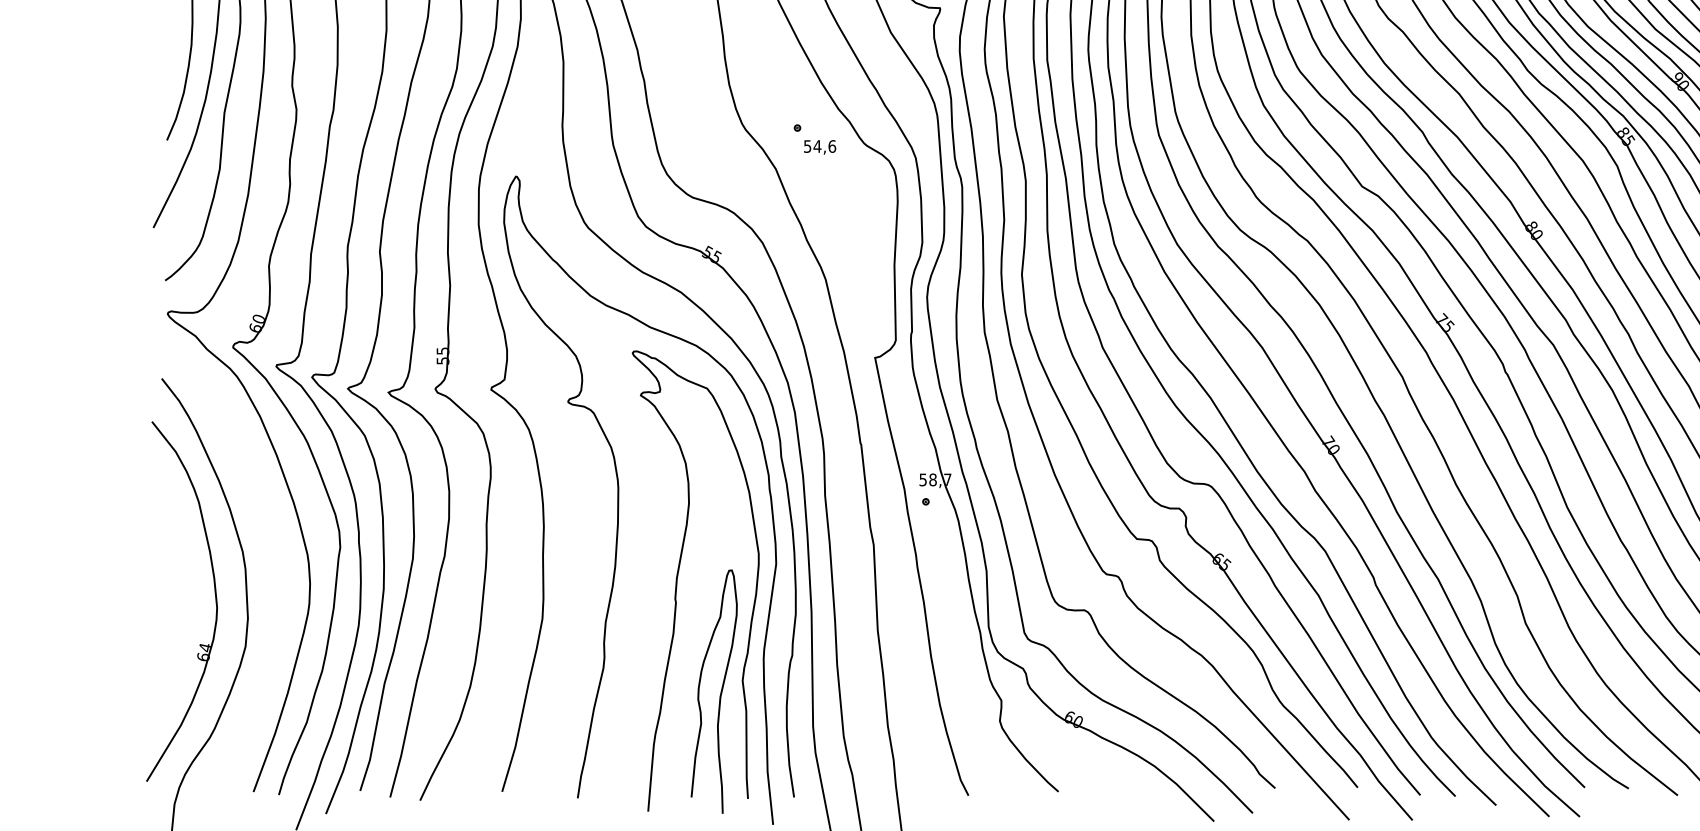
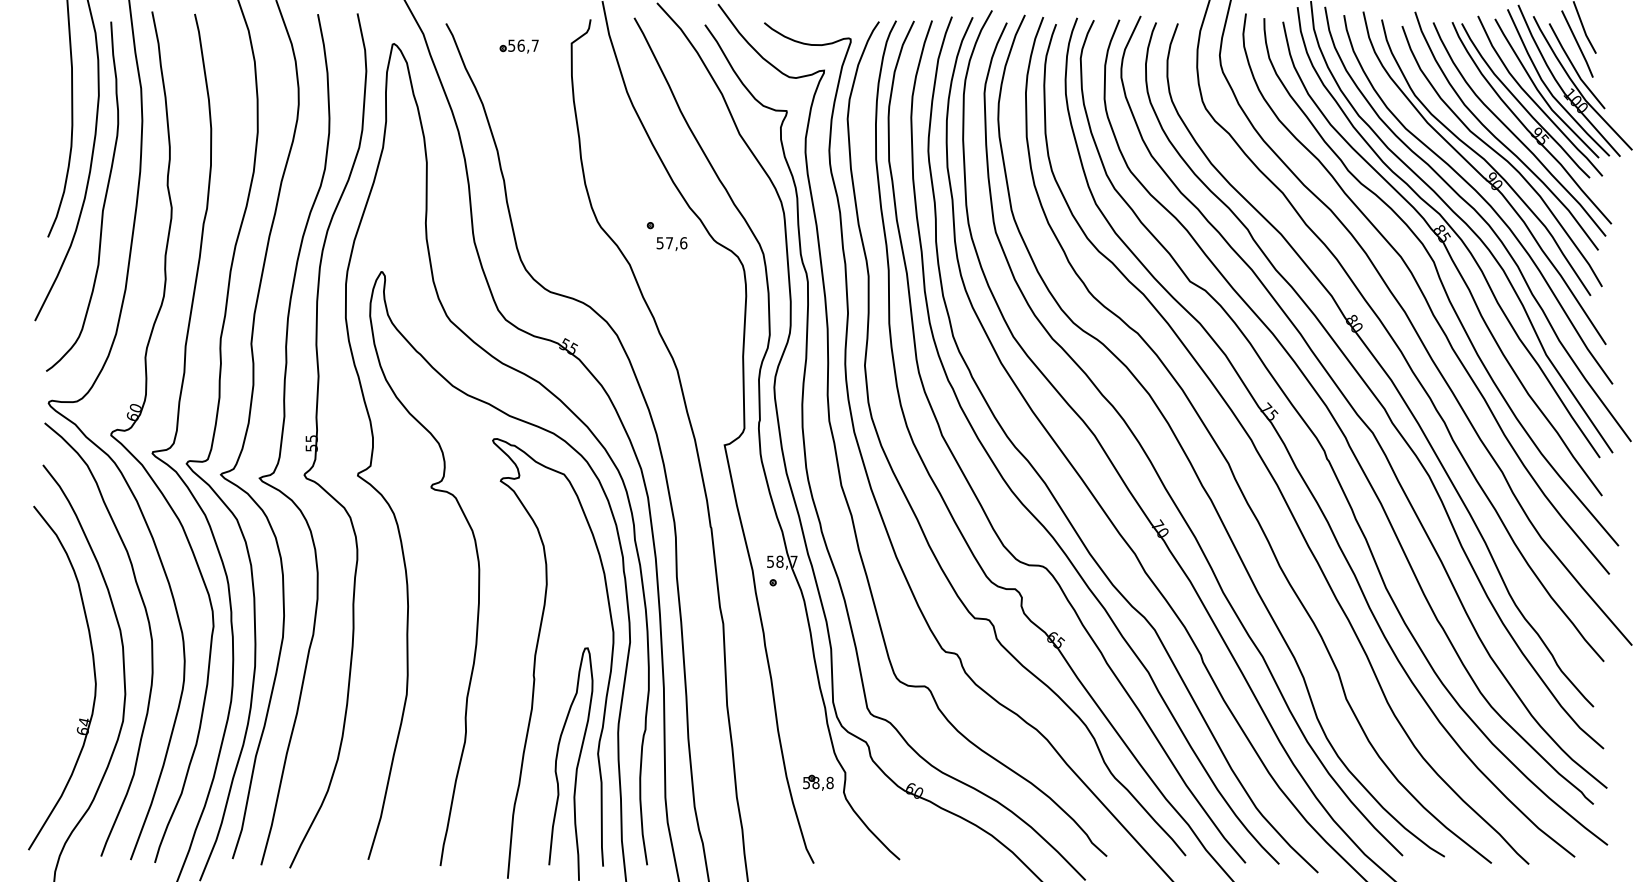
text: (817, 146) -> (669, 243), 54,6 -> 57,6
curve: (273, 553) -> (149, 632), added
part: (973, 710) -> (818, 782), added

